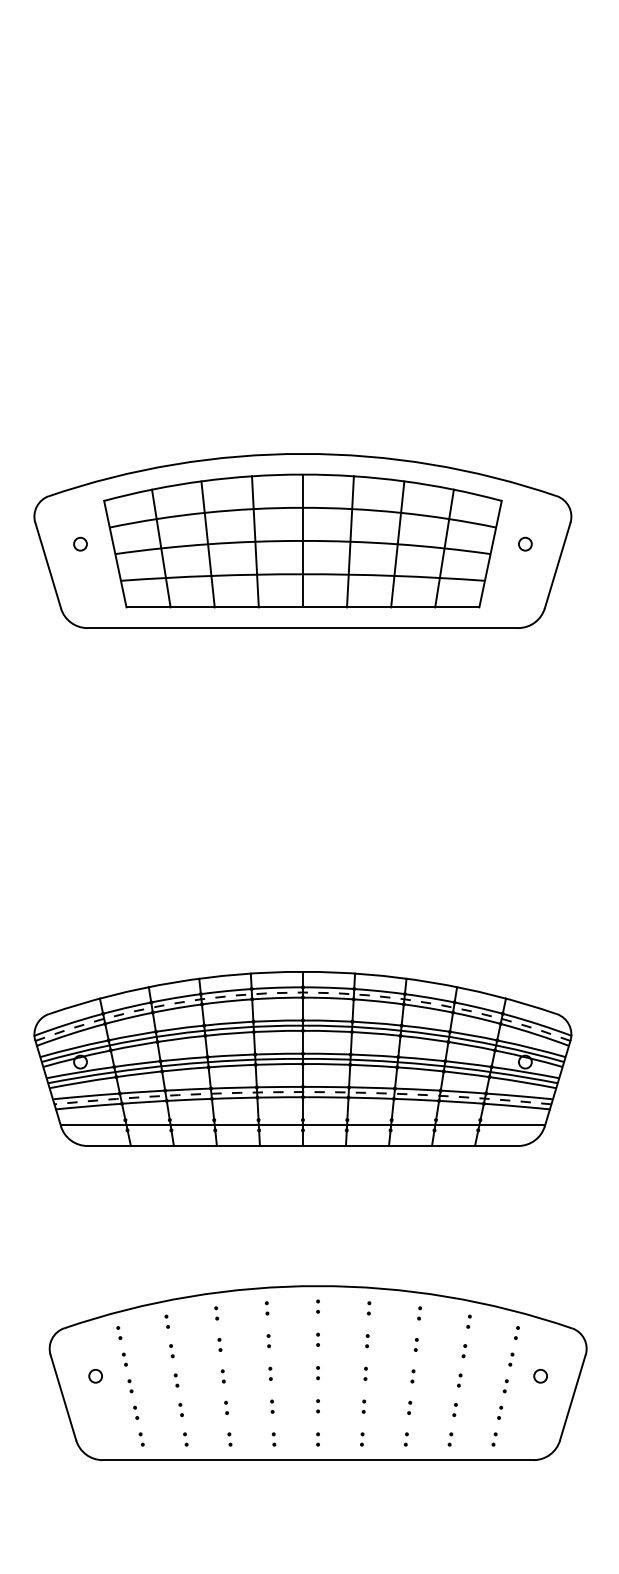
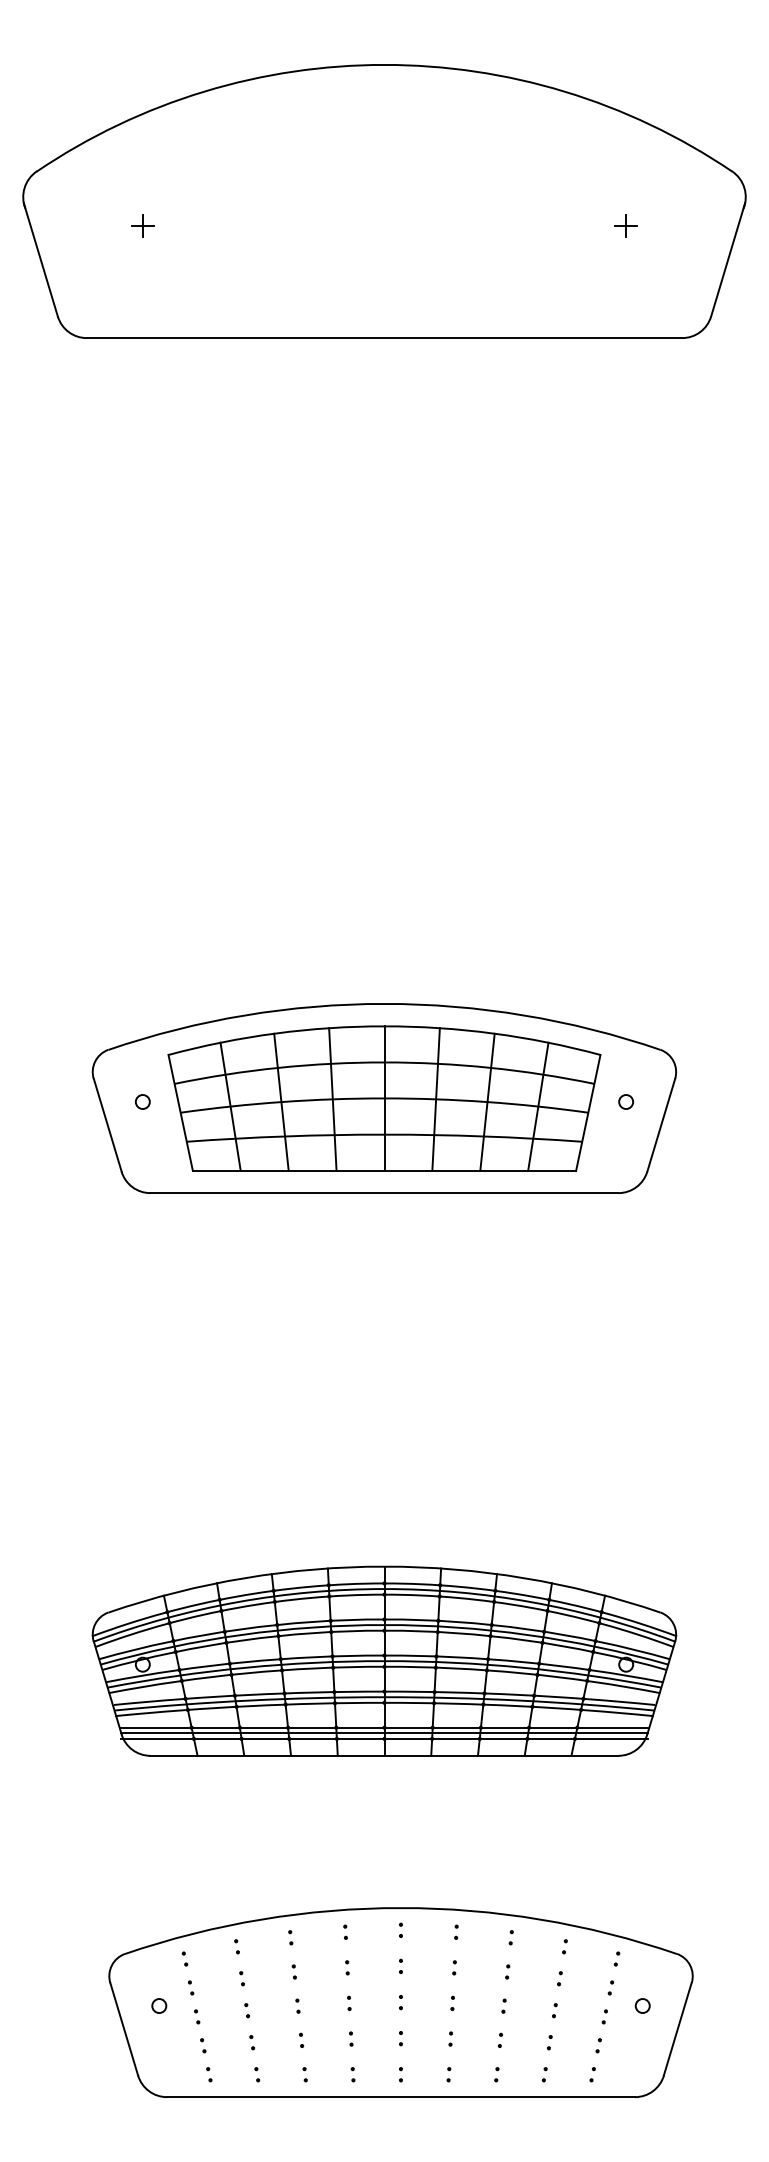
arc: (302, 992) -> (384, 1589), dashed -> solid
arc: (302, 1092) -> (384, 1697), dashed -> solid
line: (302, 1119) -> (384, 1727), added
line: (302, 1130) -> (384, 1738), added

